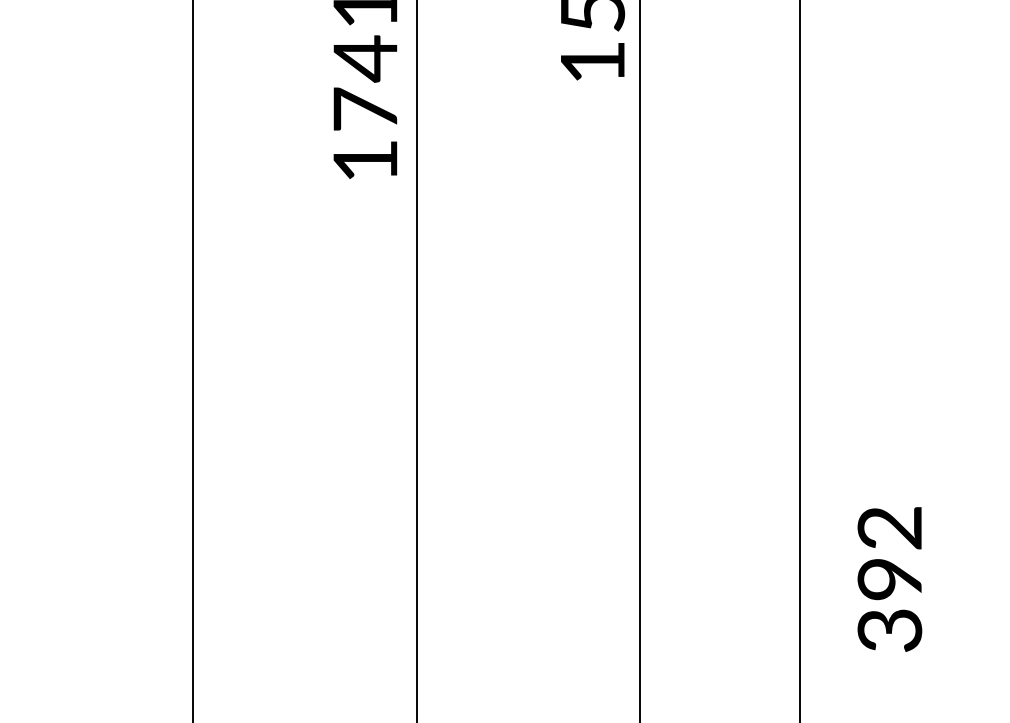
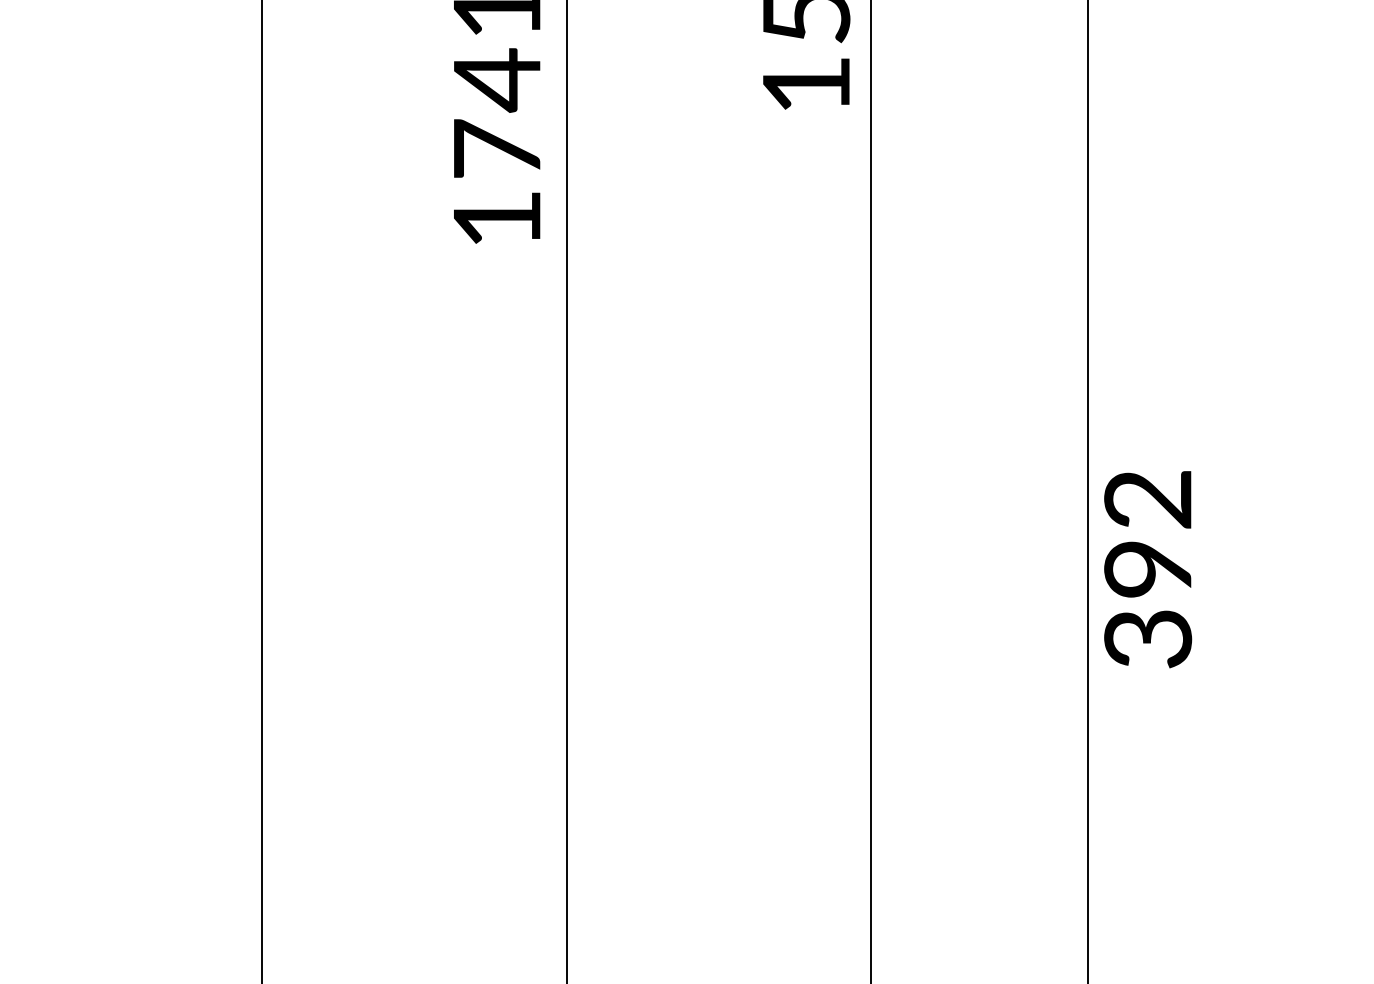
text: (889, 579) -> (1147, 569), moved

